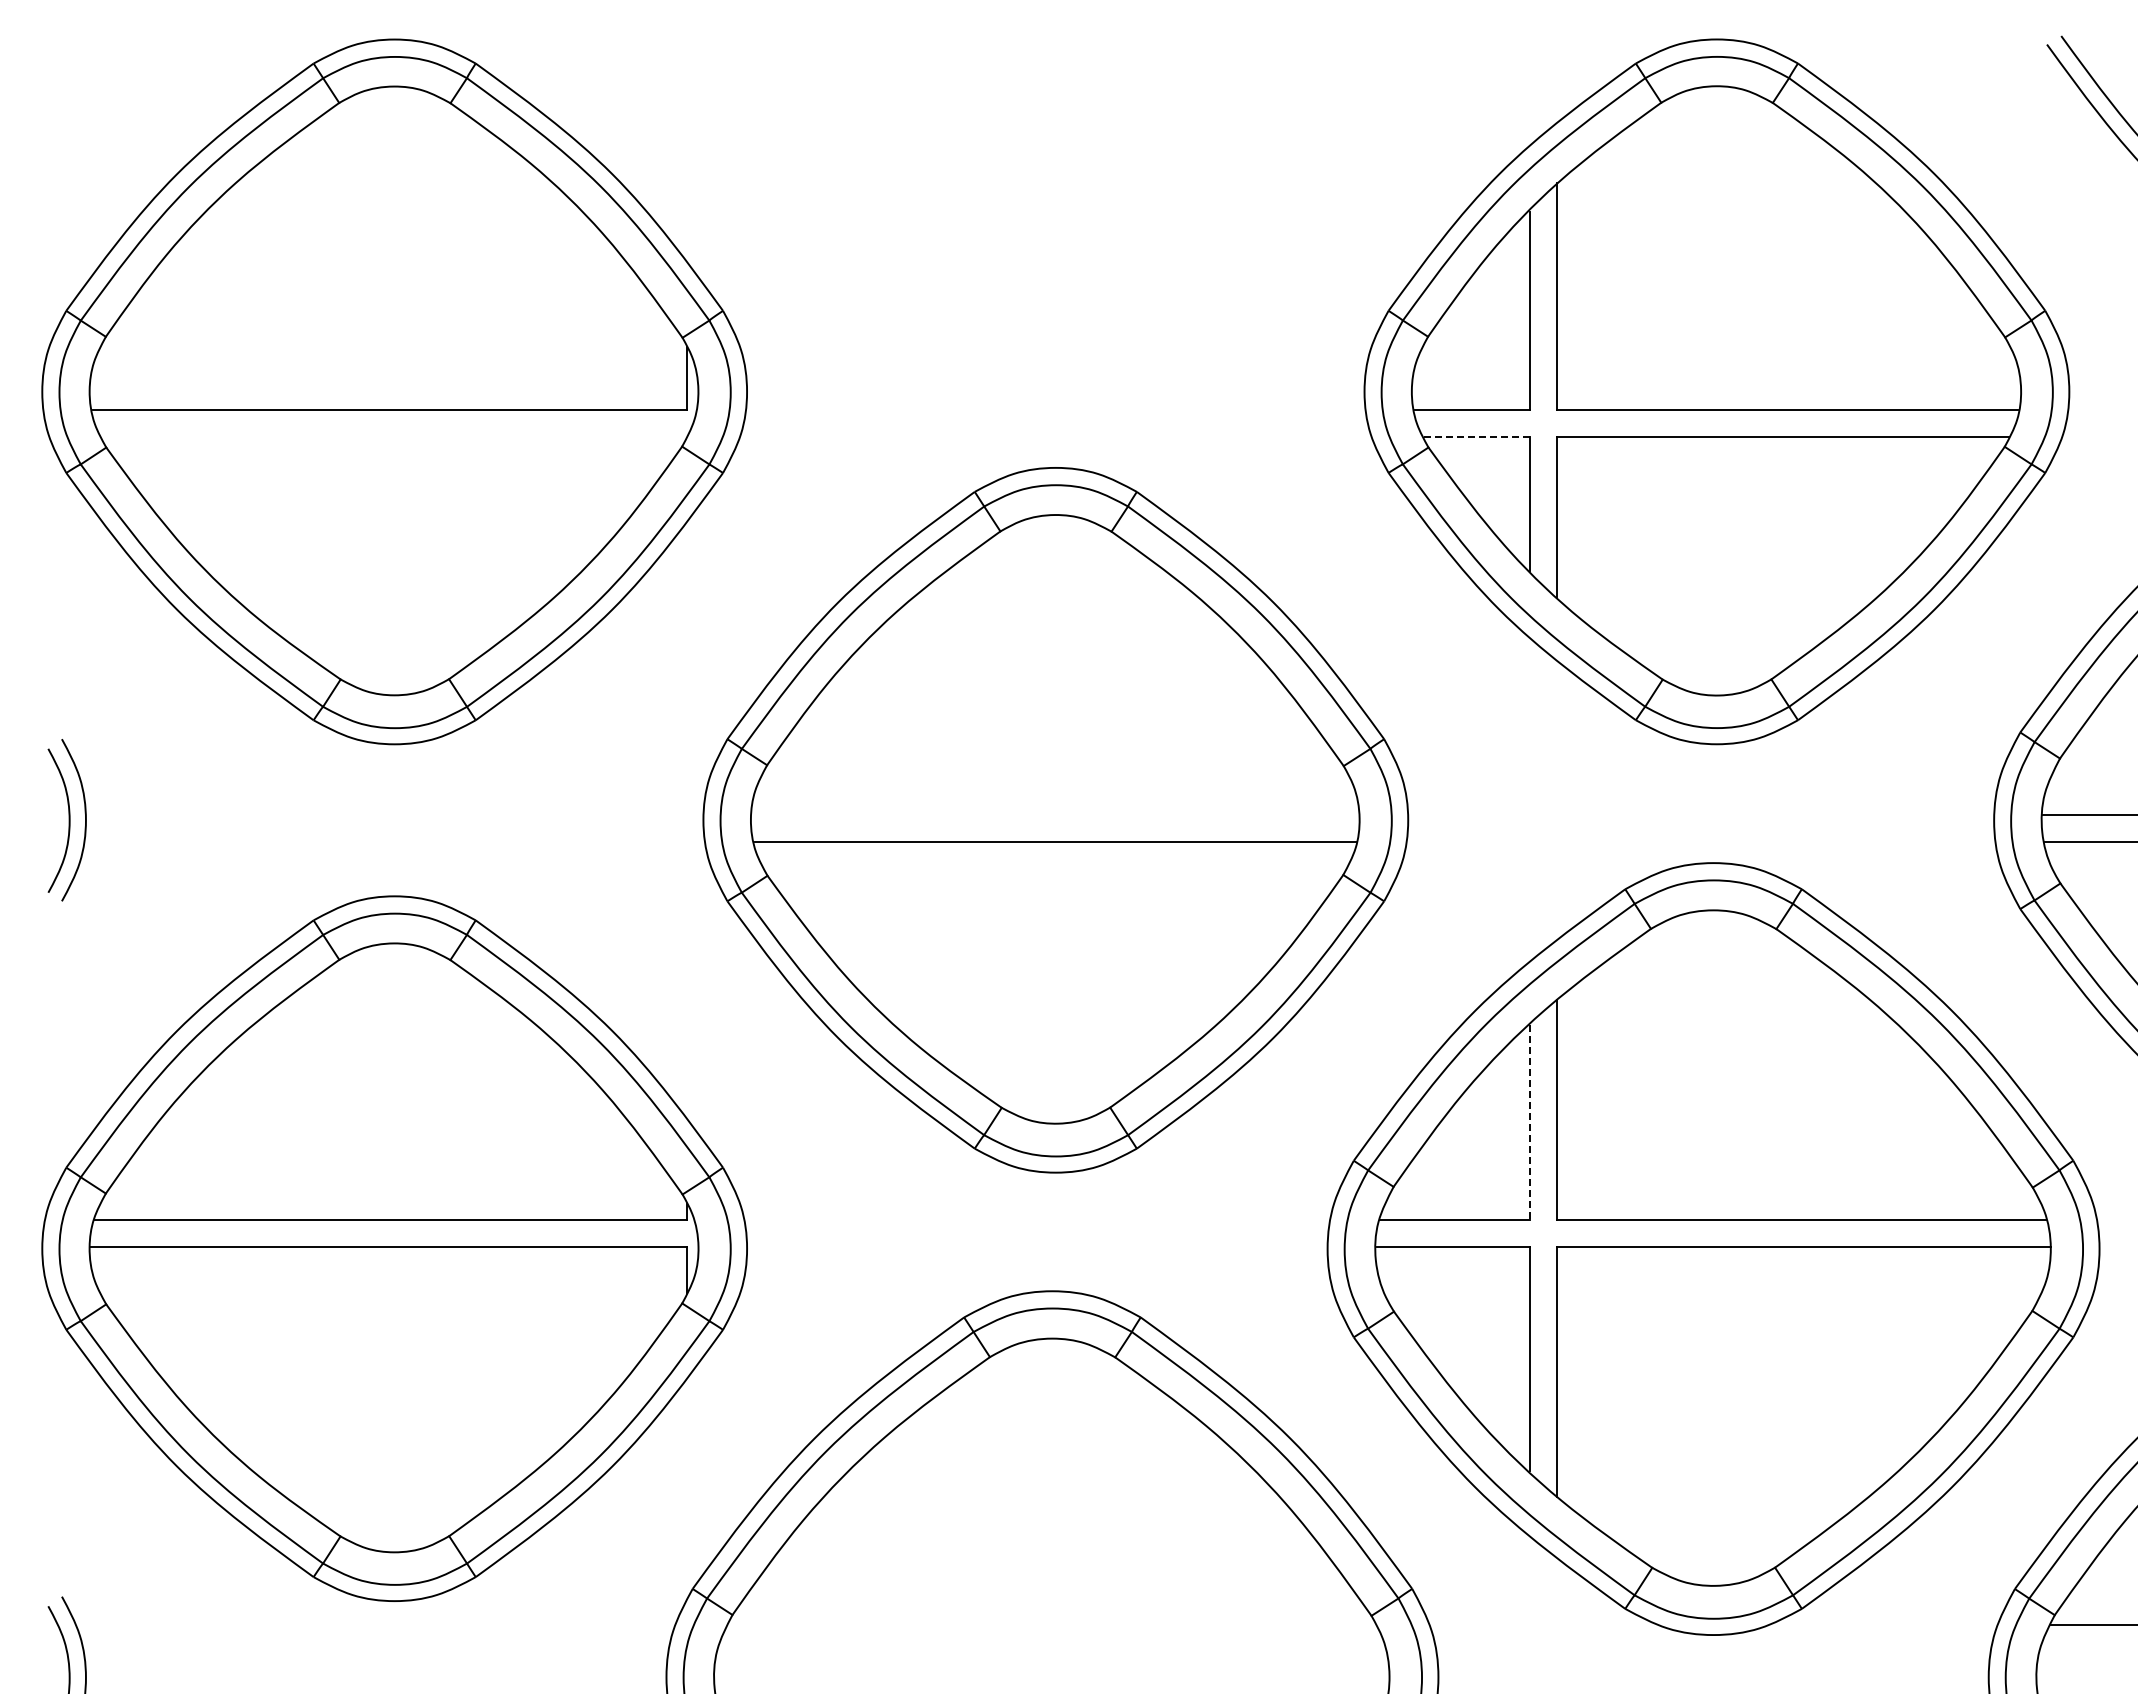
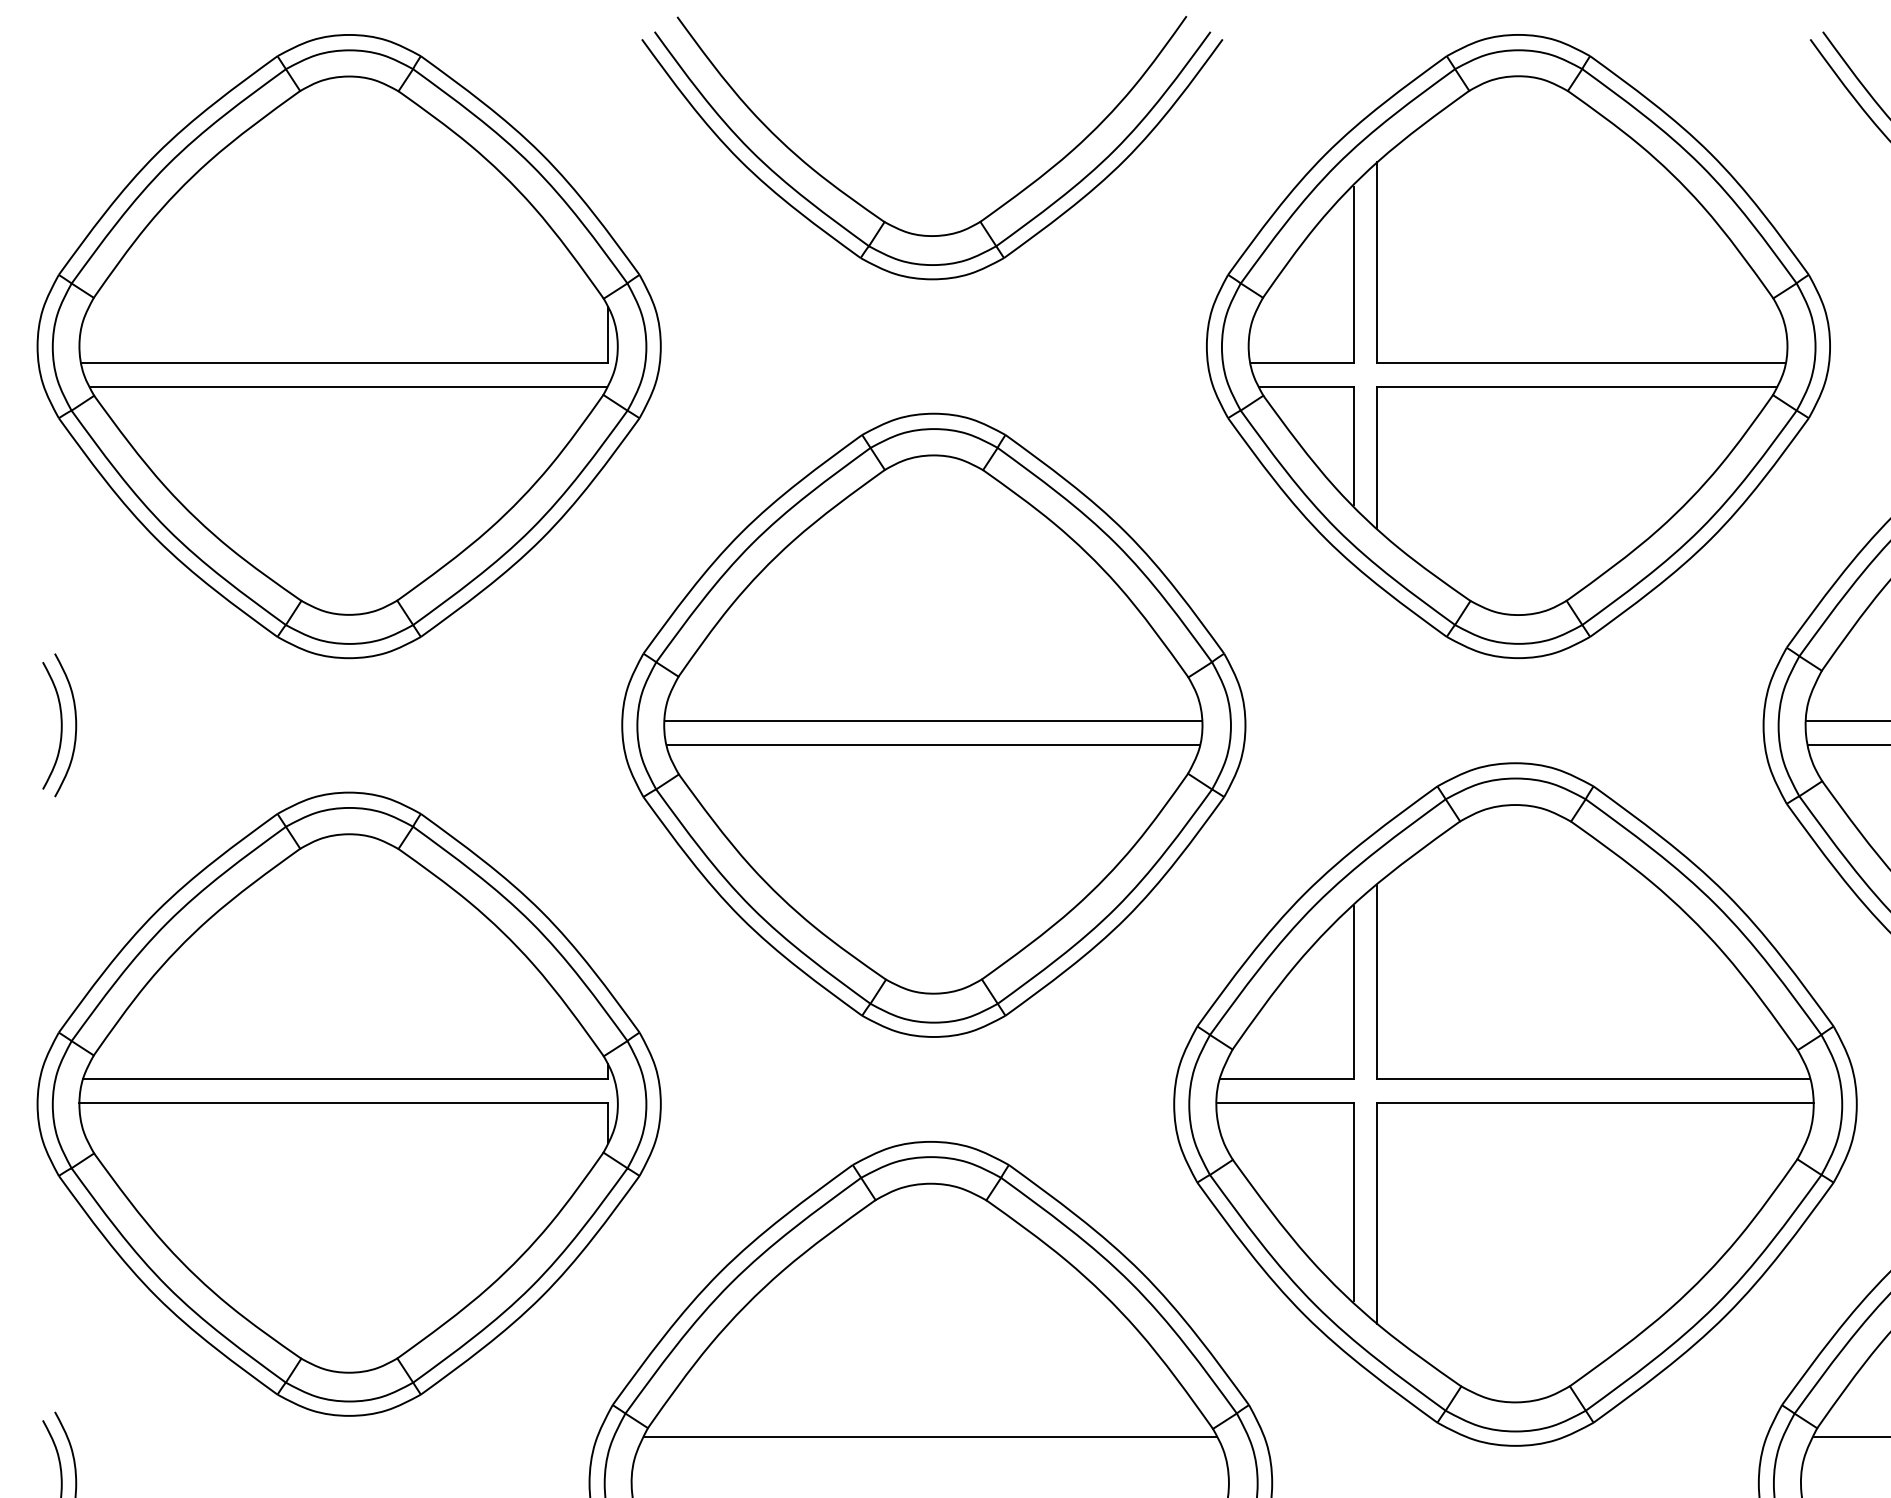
part: (1009, 254) -> (892, 225), added
line: (393, 437) -> (348, 386), added
line: (1477, 437) -> (1306, 386), dashed -> solid
line: (1054, 815) -> (932, 721), added
line: (1530, 1122) -> (1353, 992), dashed -> solid
line: (1051, 1624) -> (930, 1436), added

